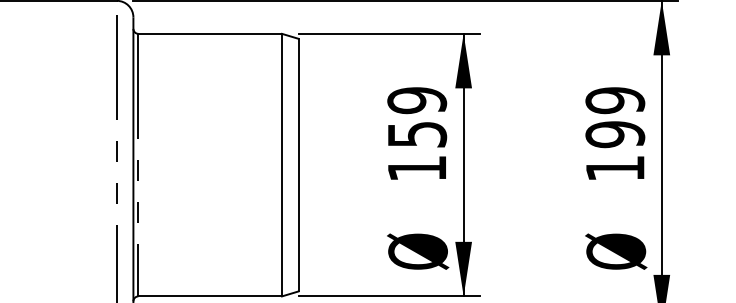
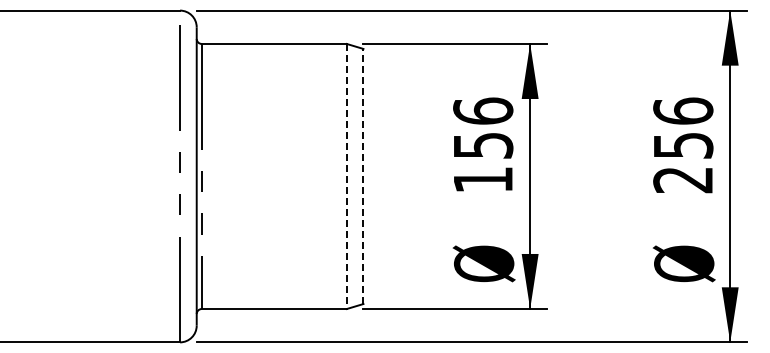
text: (417, 99) -> (483, 110), 159 -> 156
text: (615, 134) -> (683, 145), 199 -> 256
line: (281, 165) -> (346, 176), solid -> dashed
line: (298, 165) -> (363, 176), solid -> dashed

